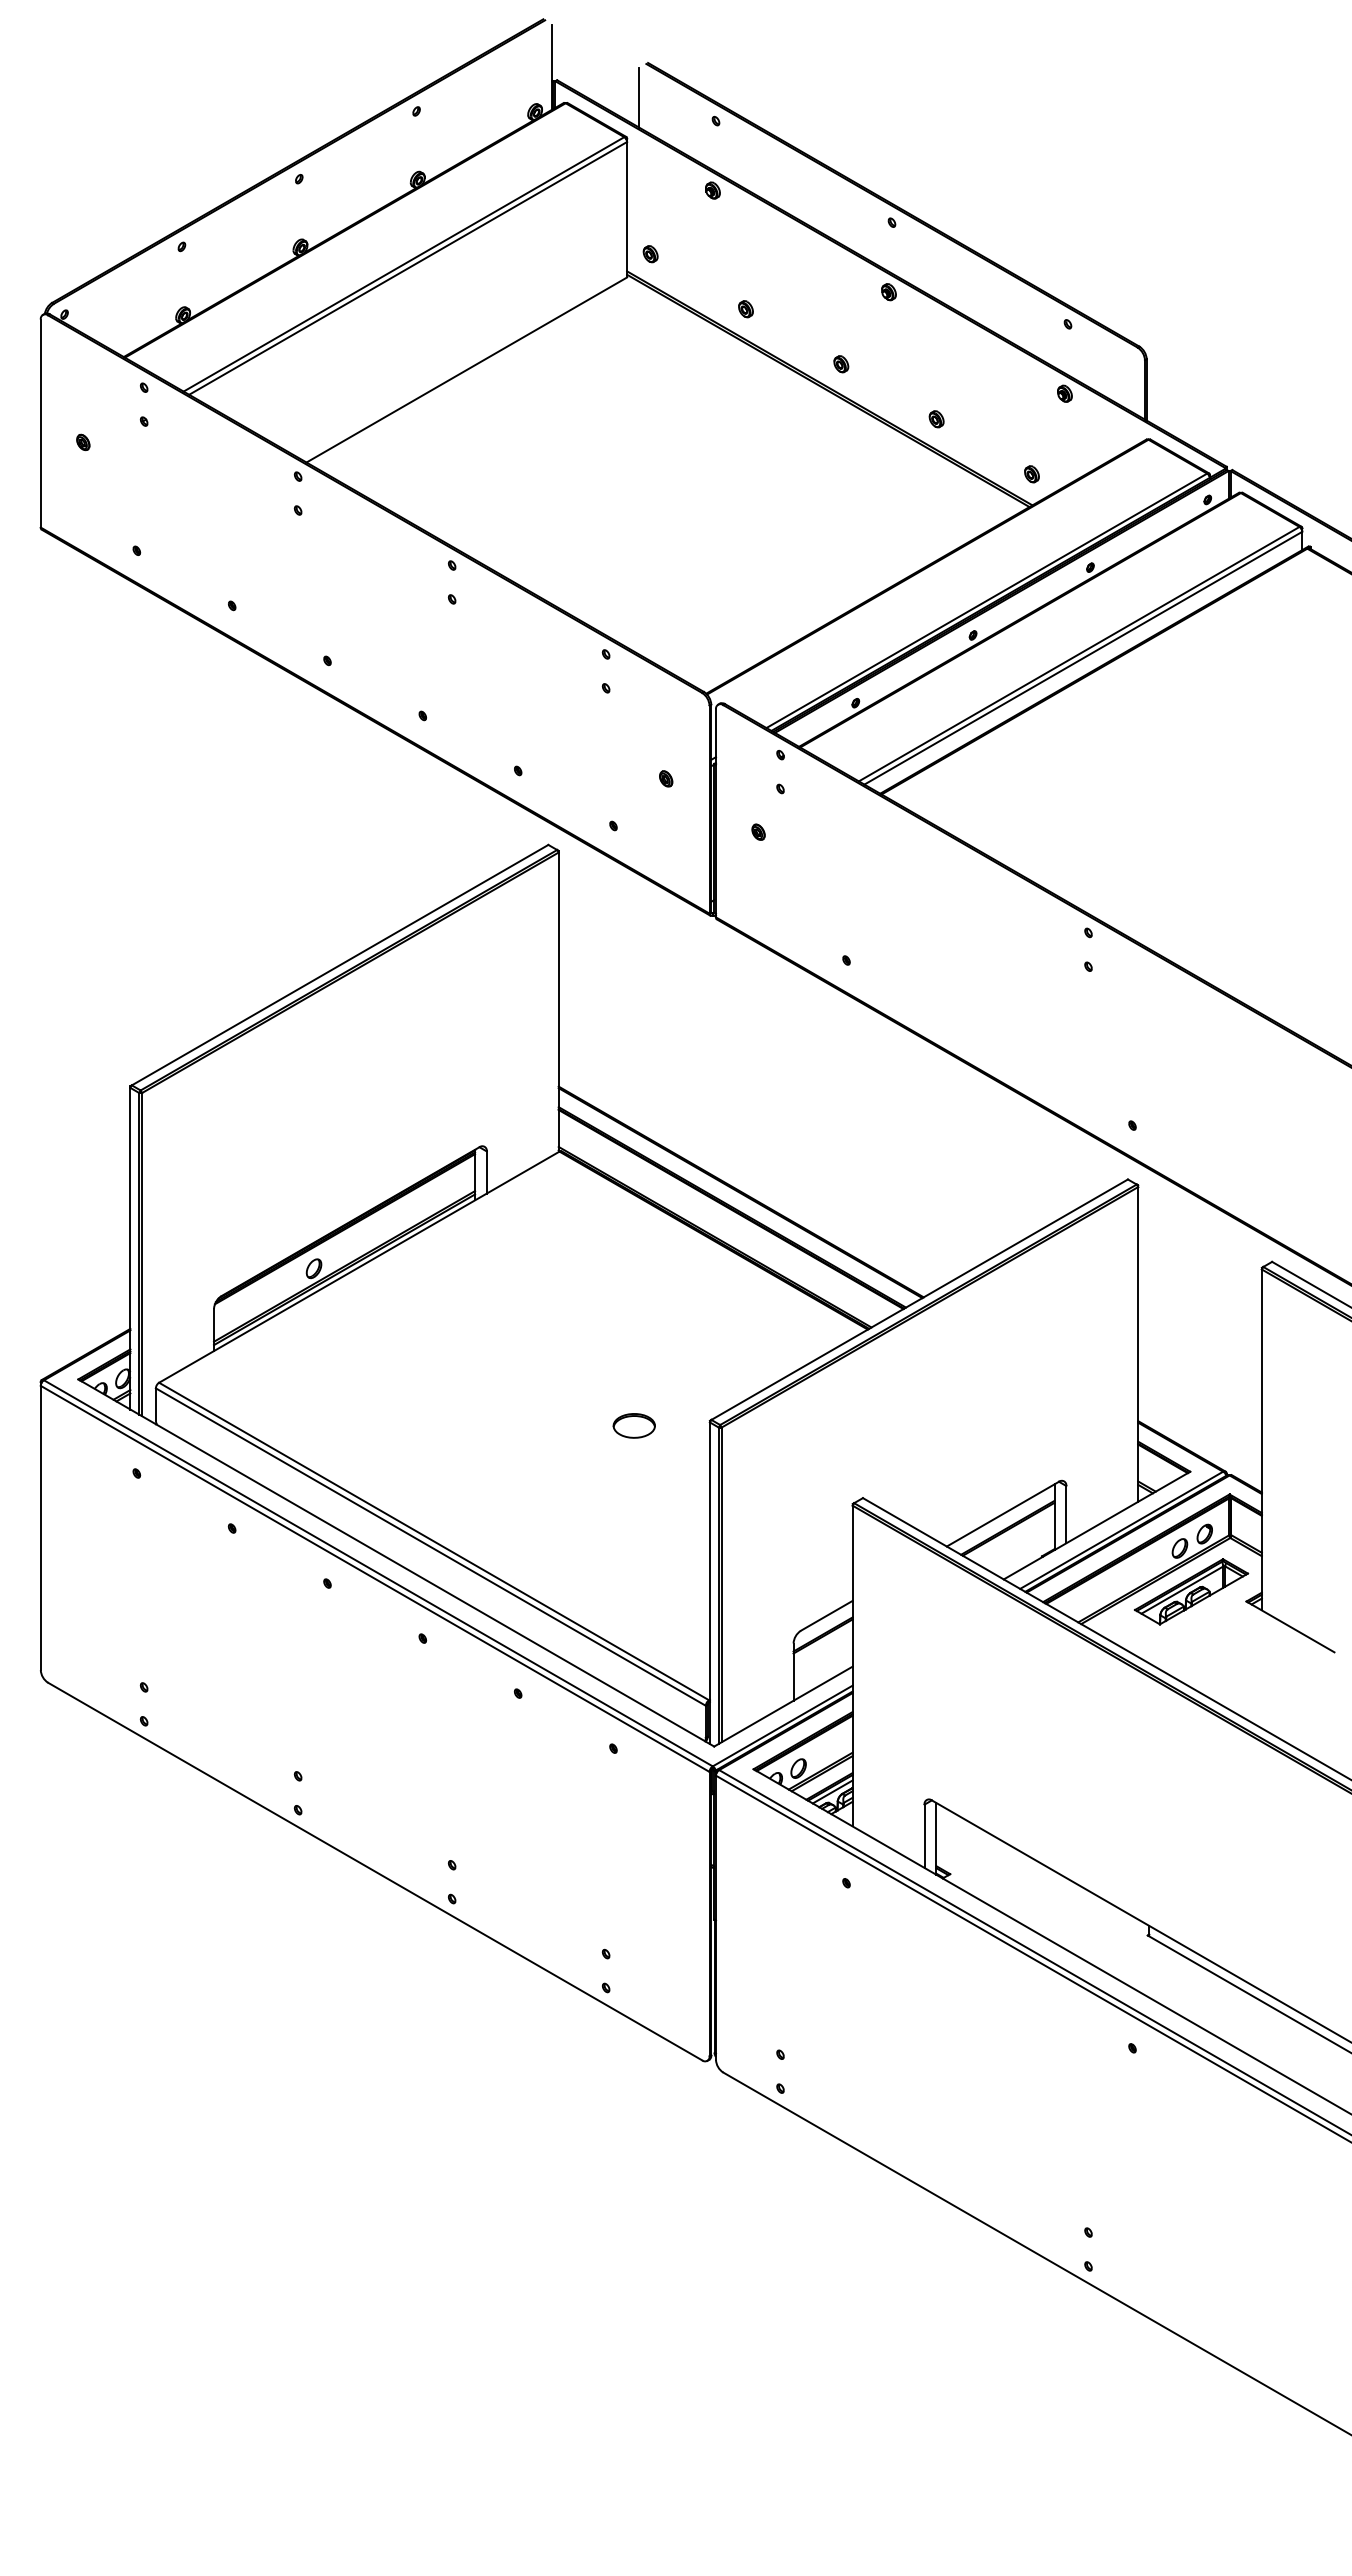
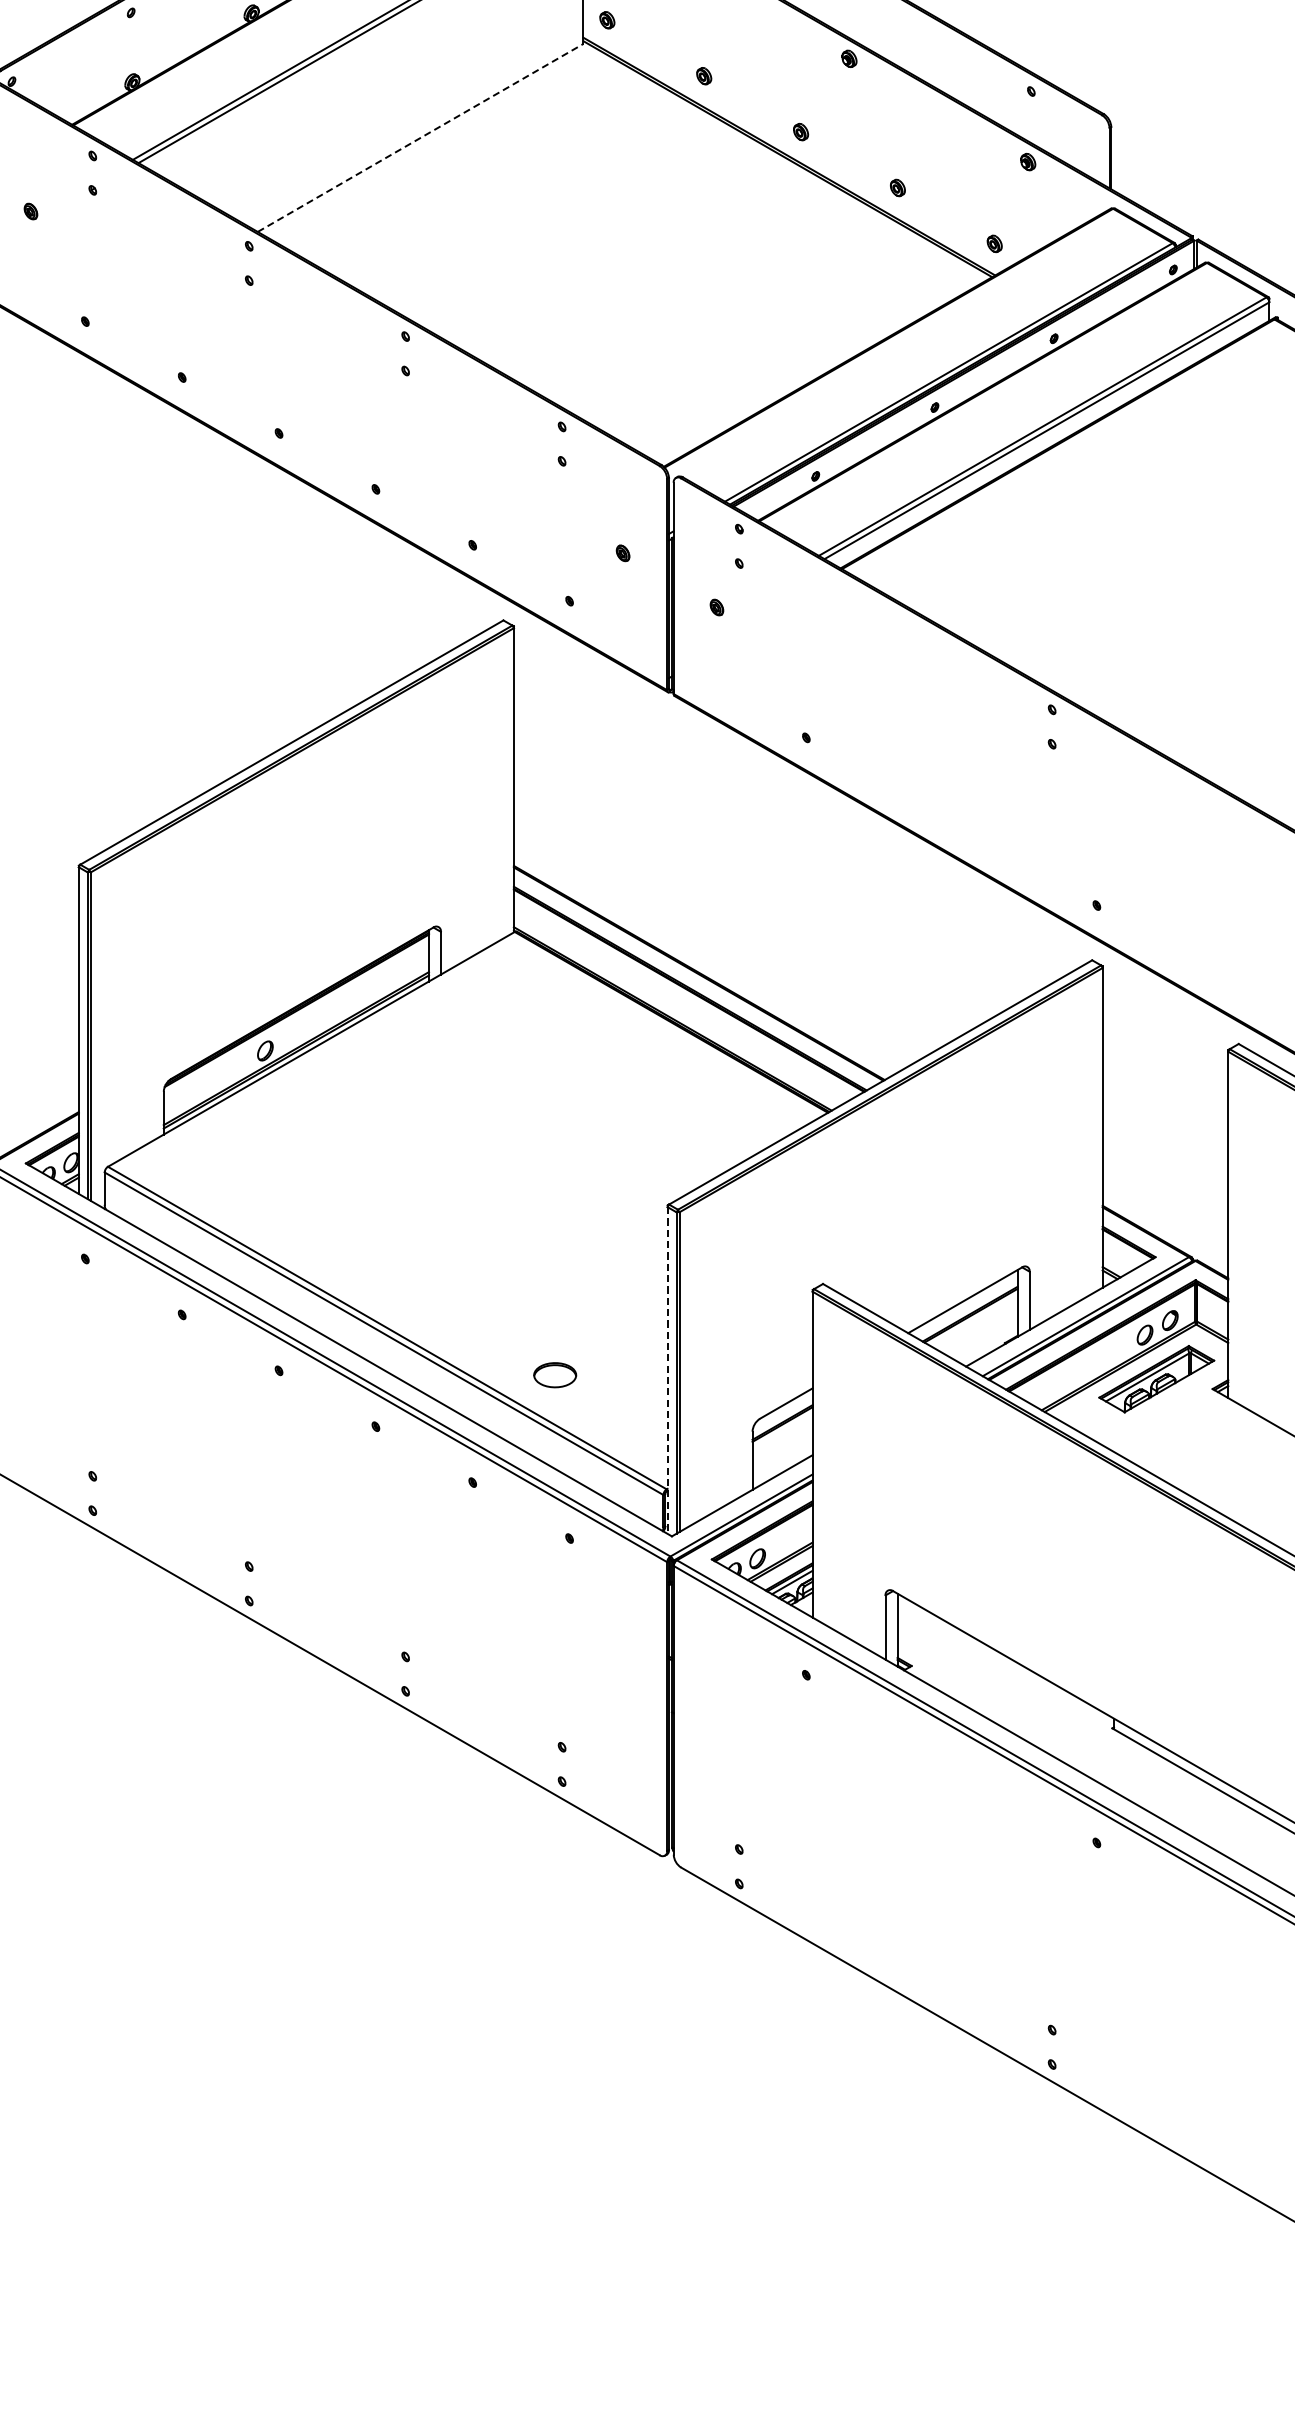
line: (467, 369) -> (421, 137), solid -> dashed
part: (633, 1425) -> (554, 1374), moved
line: (709, 1583) -> (667, 1370), solid -> dashed

